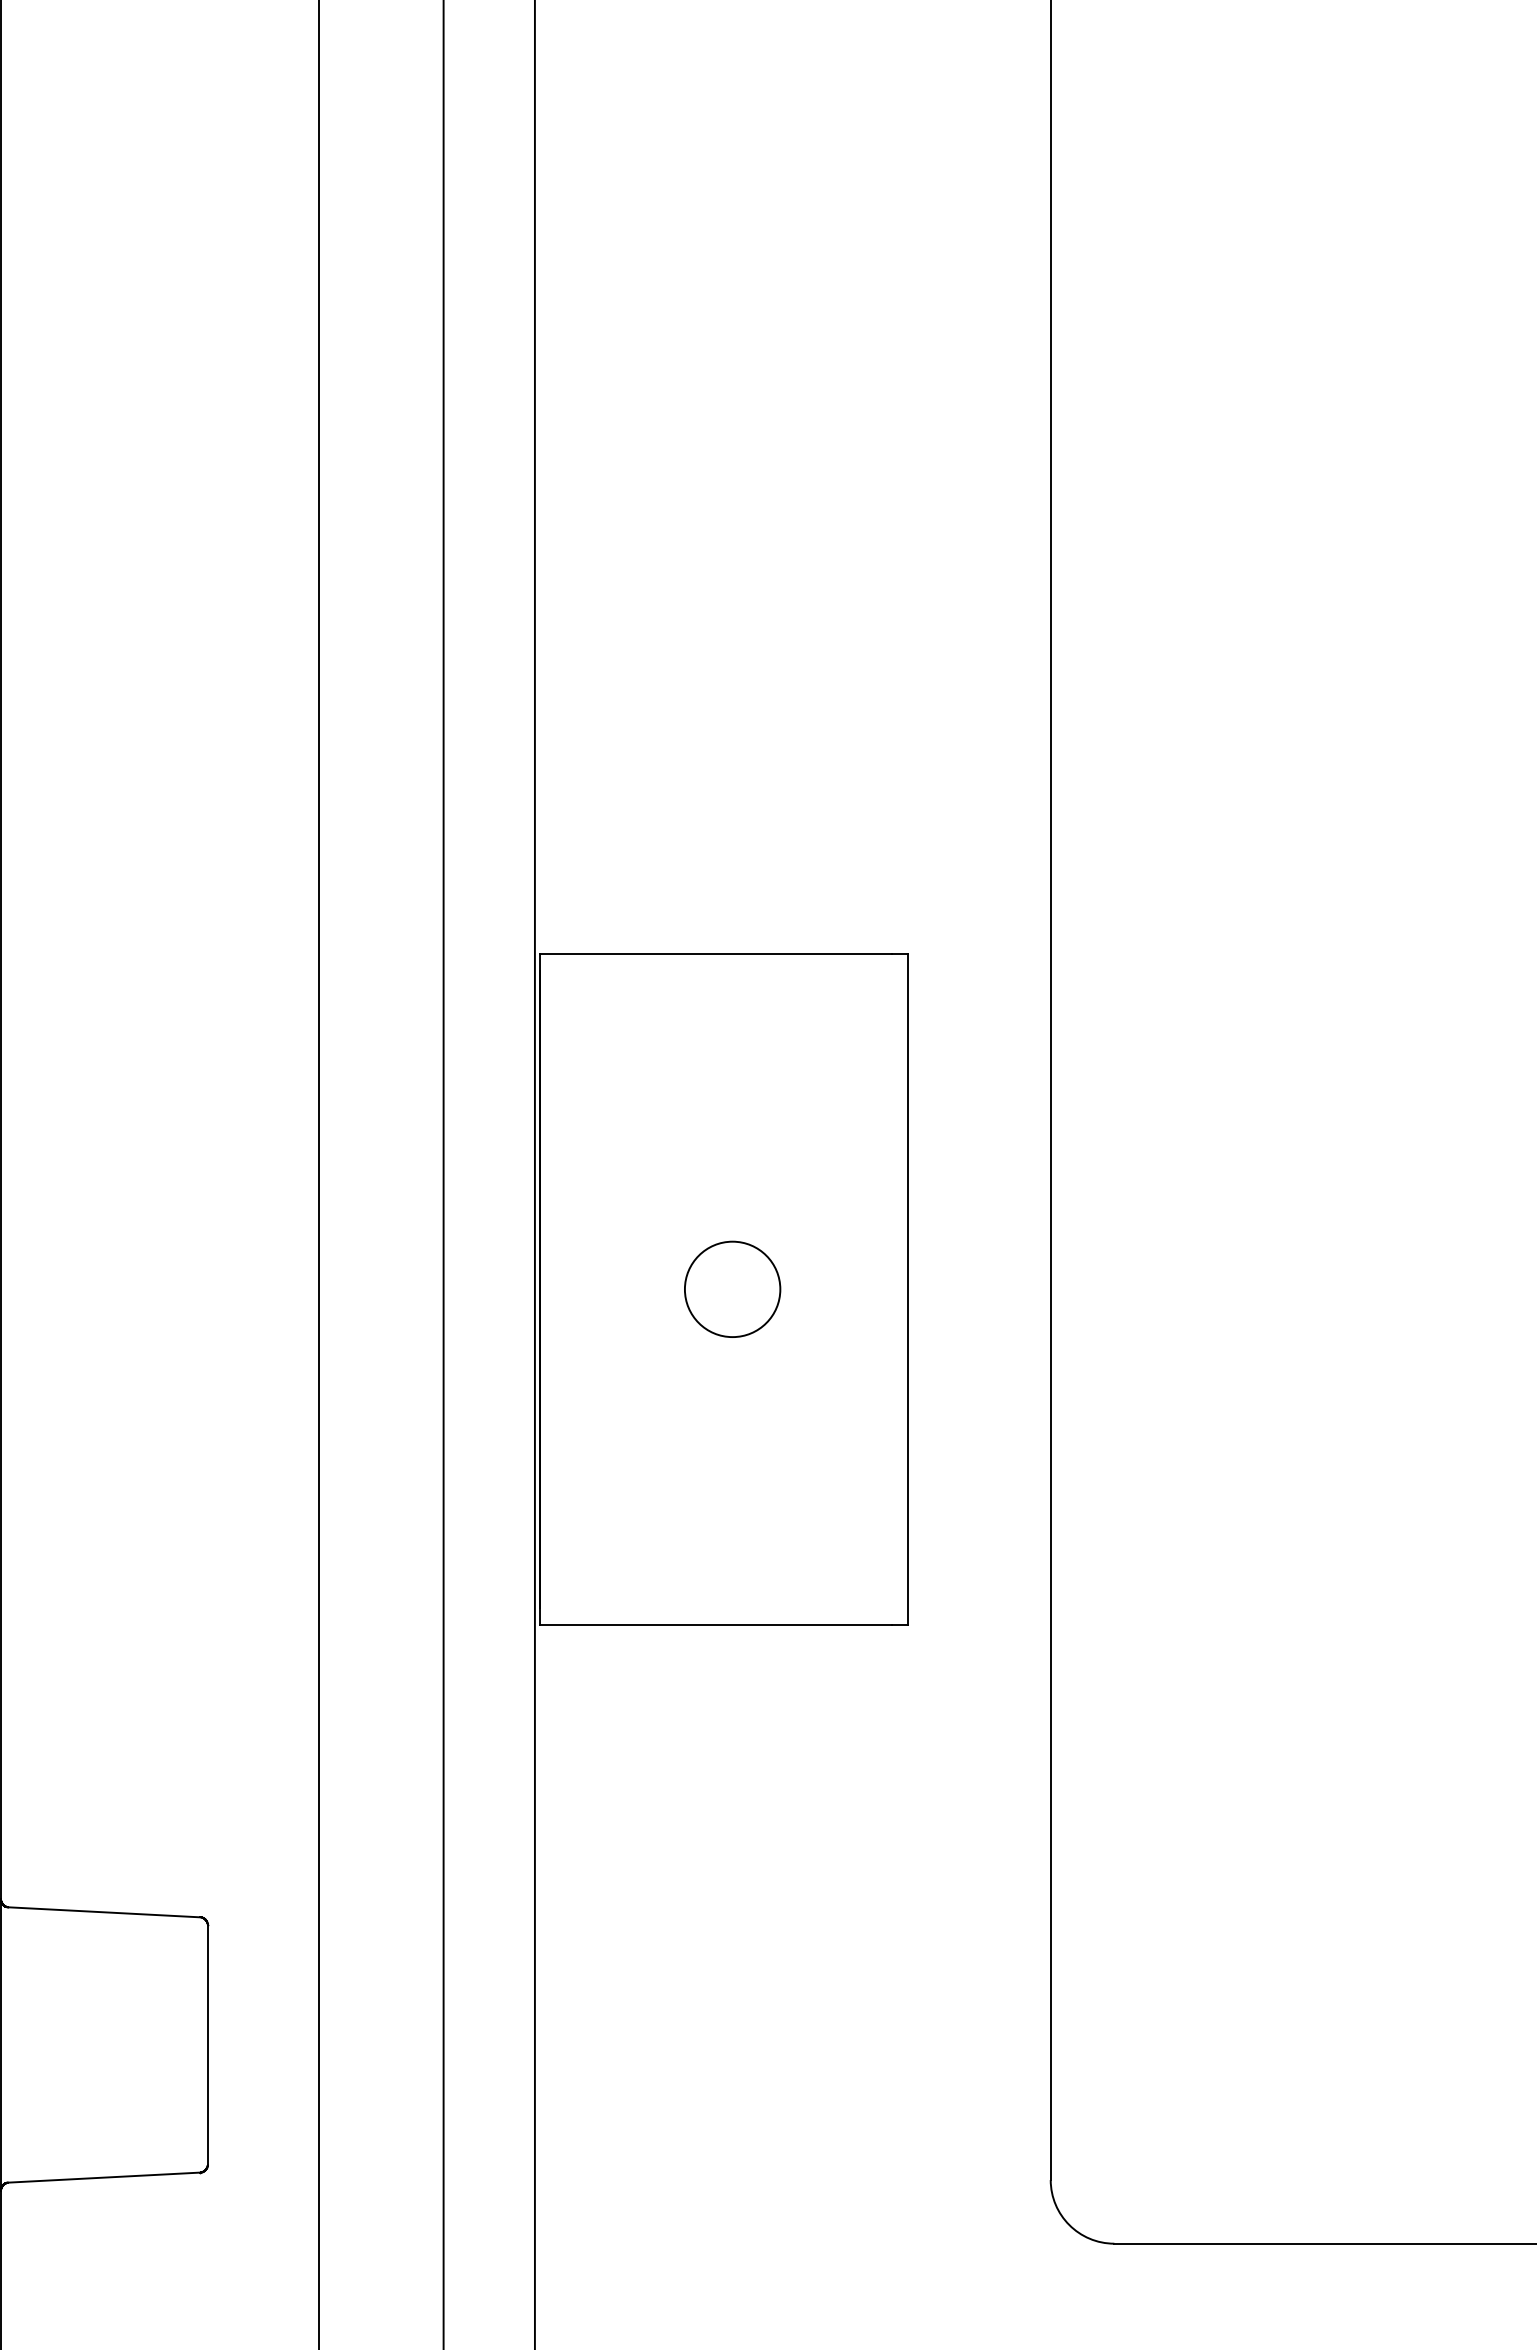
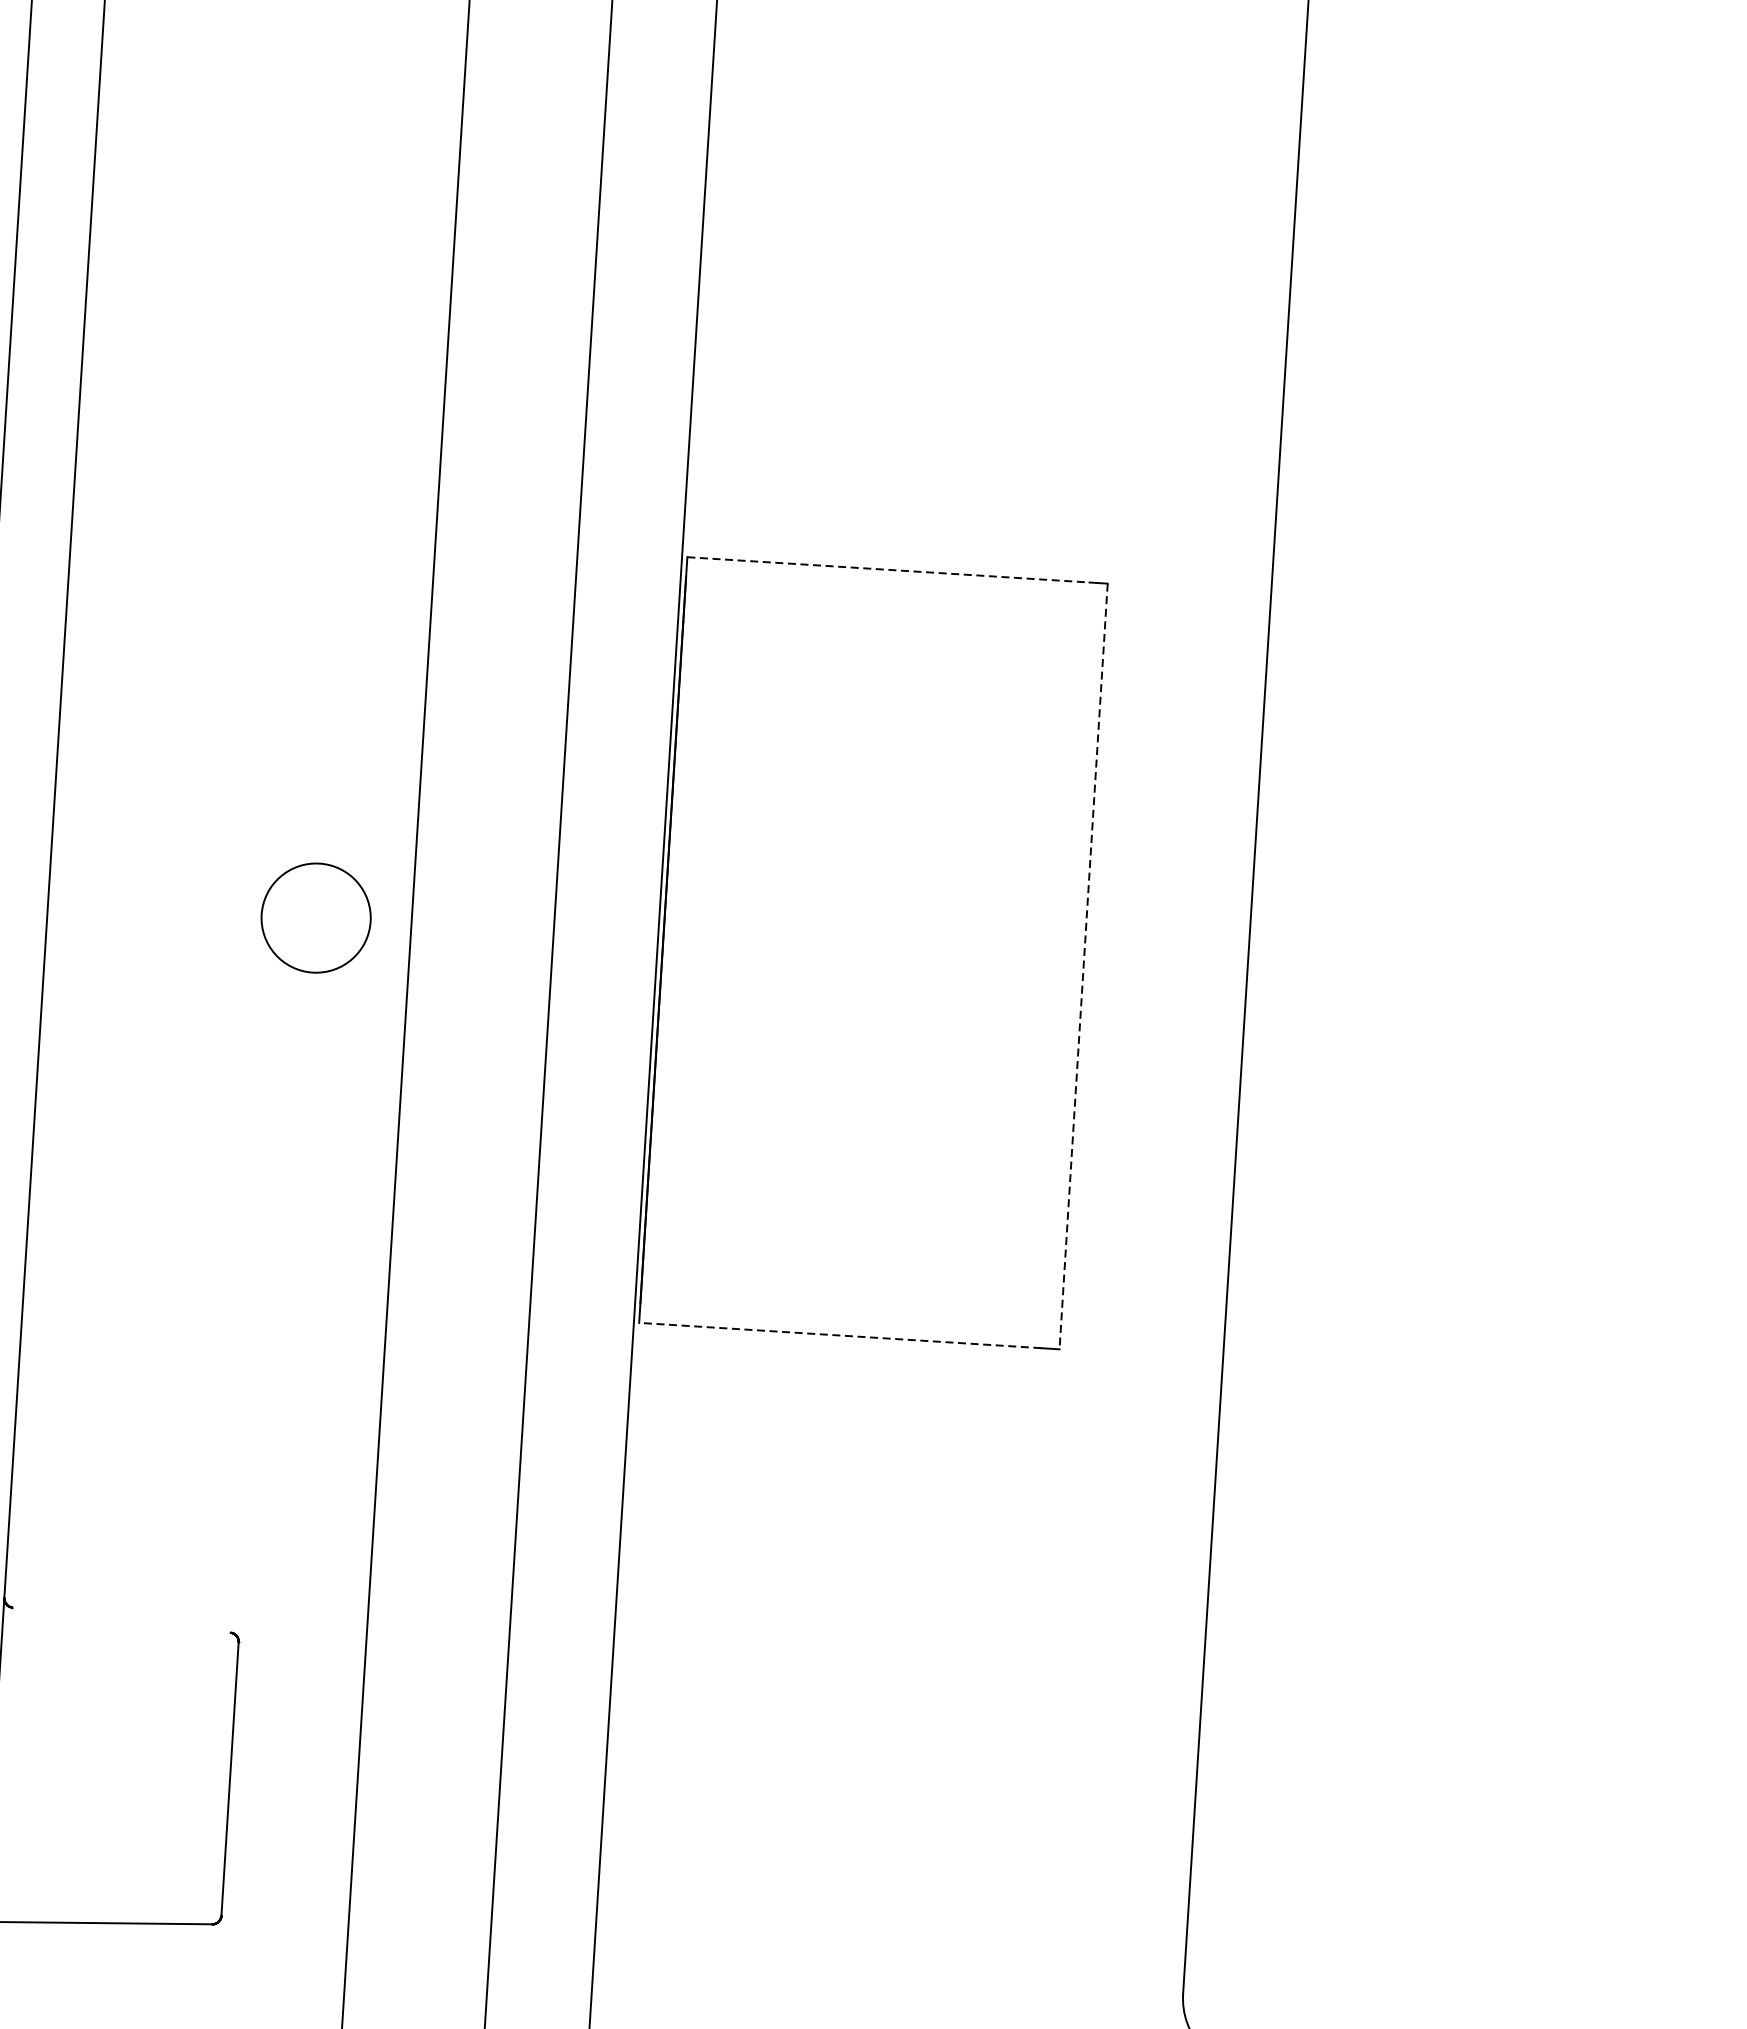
line: (716, 954) -> (889, 570), solid -> dashed
circle: (732, 1288) -> (316, 917), moved
line: (907, 1289) -> (1083, 966), solid -> dashed
line: (715, 1624) -> (840, 1335), solid -> dashed
line: (104, 1912) -> (121, 1620), removed

